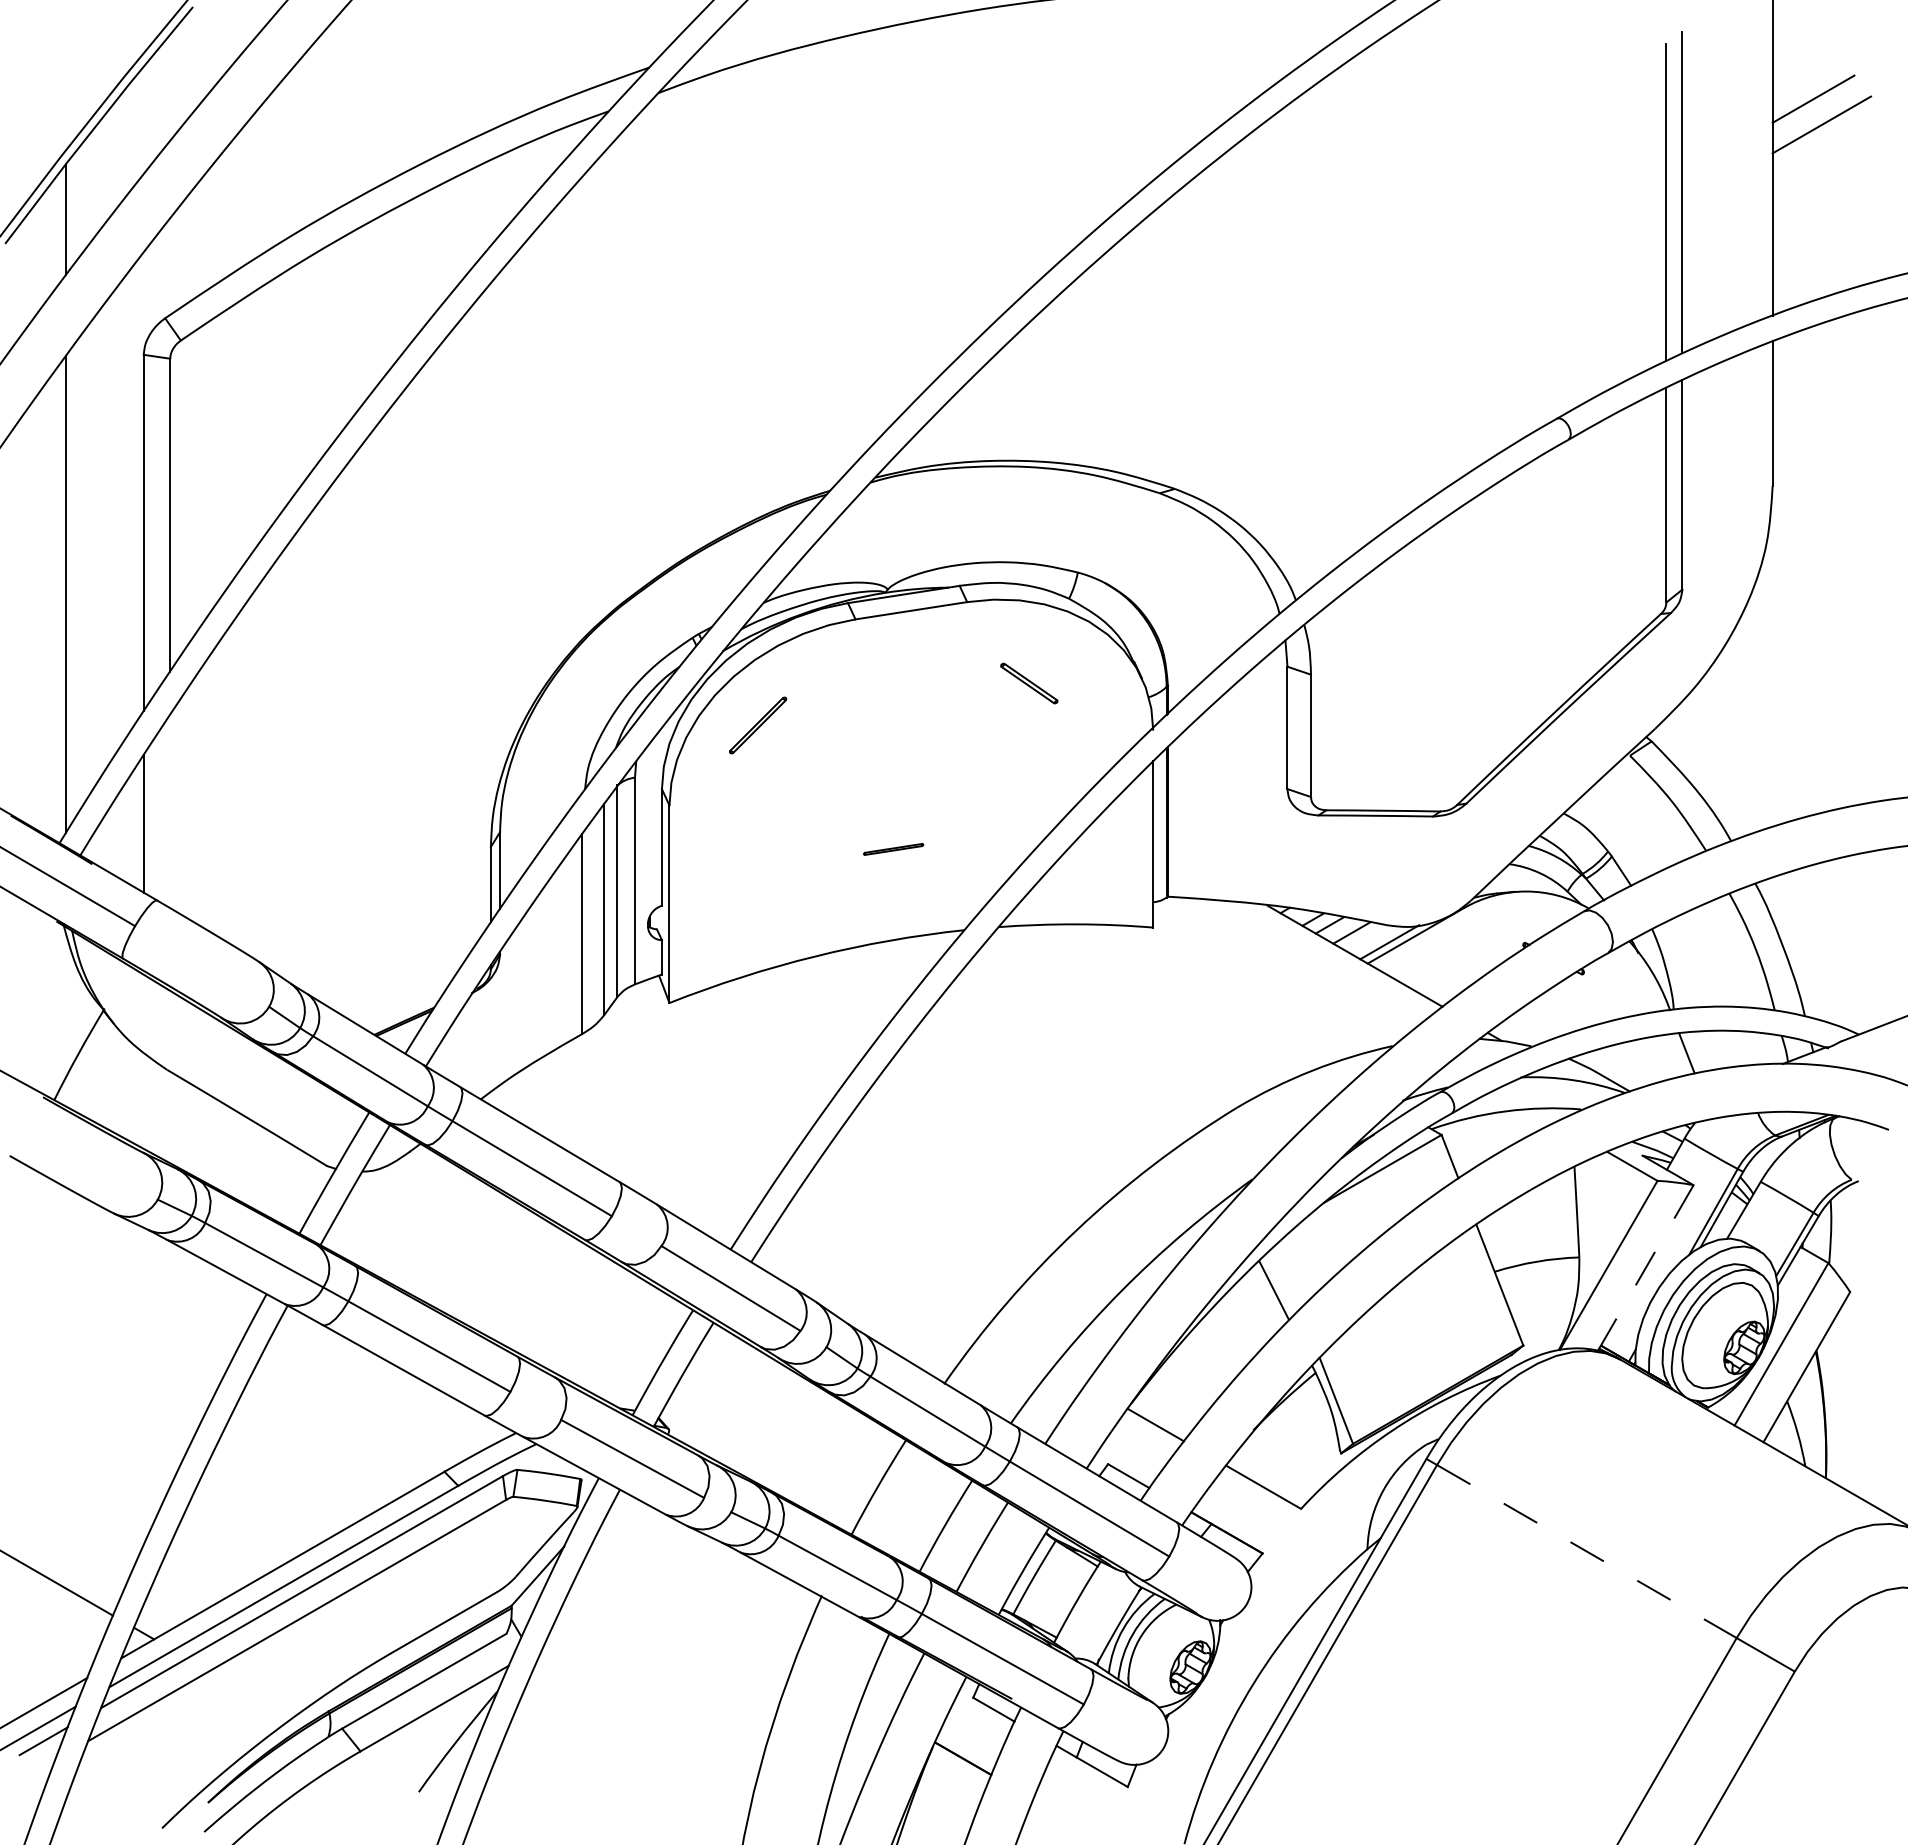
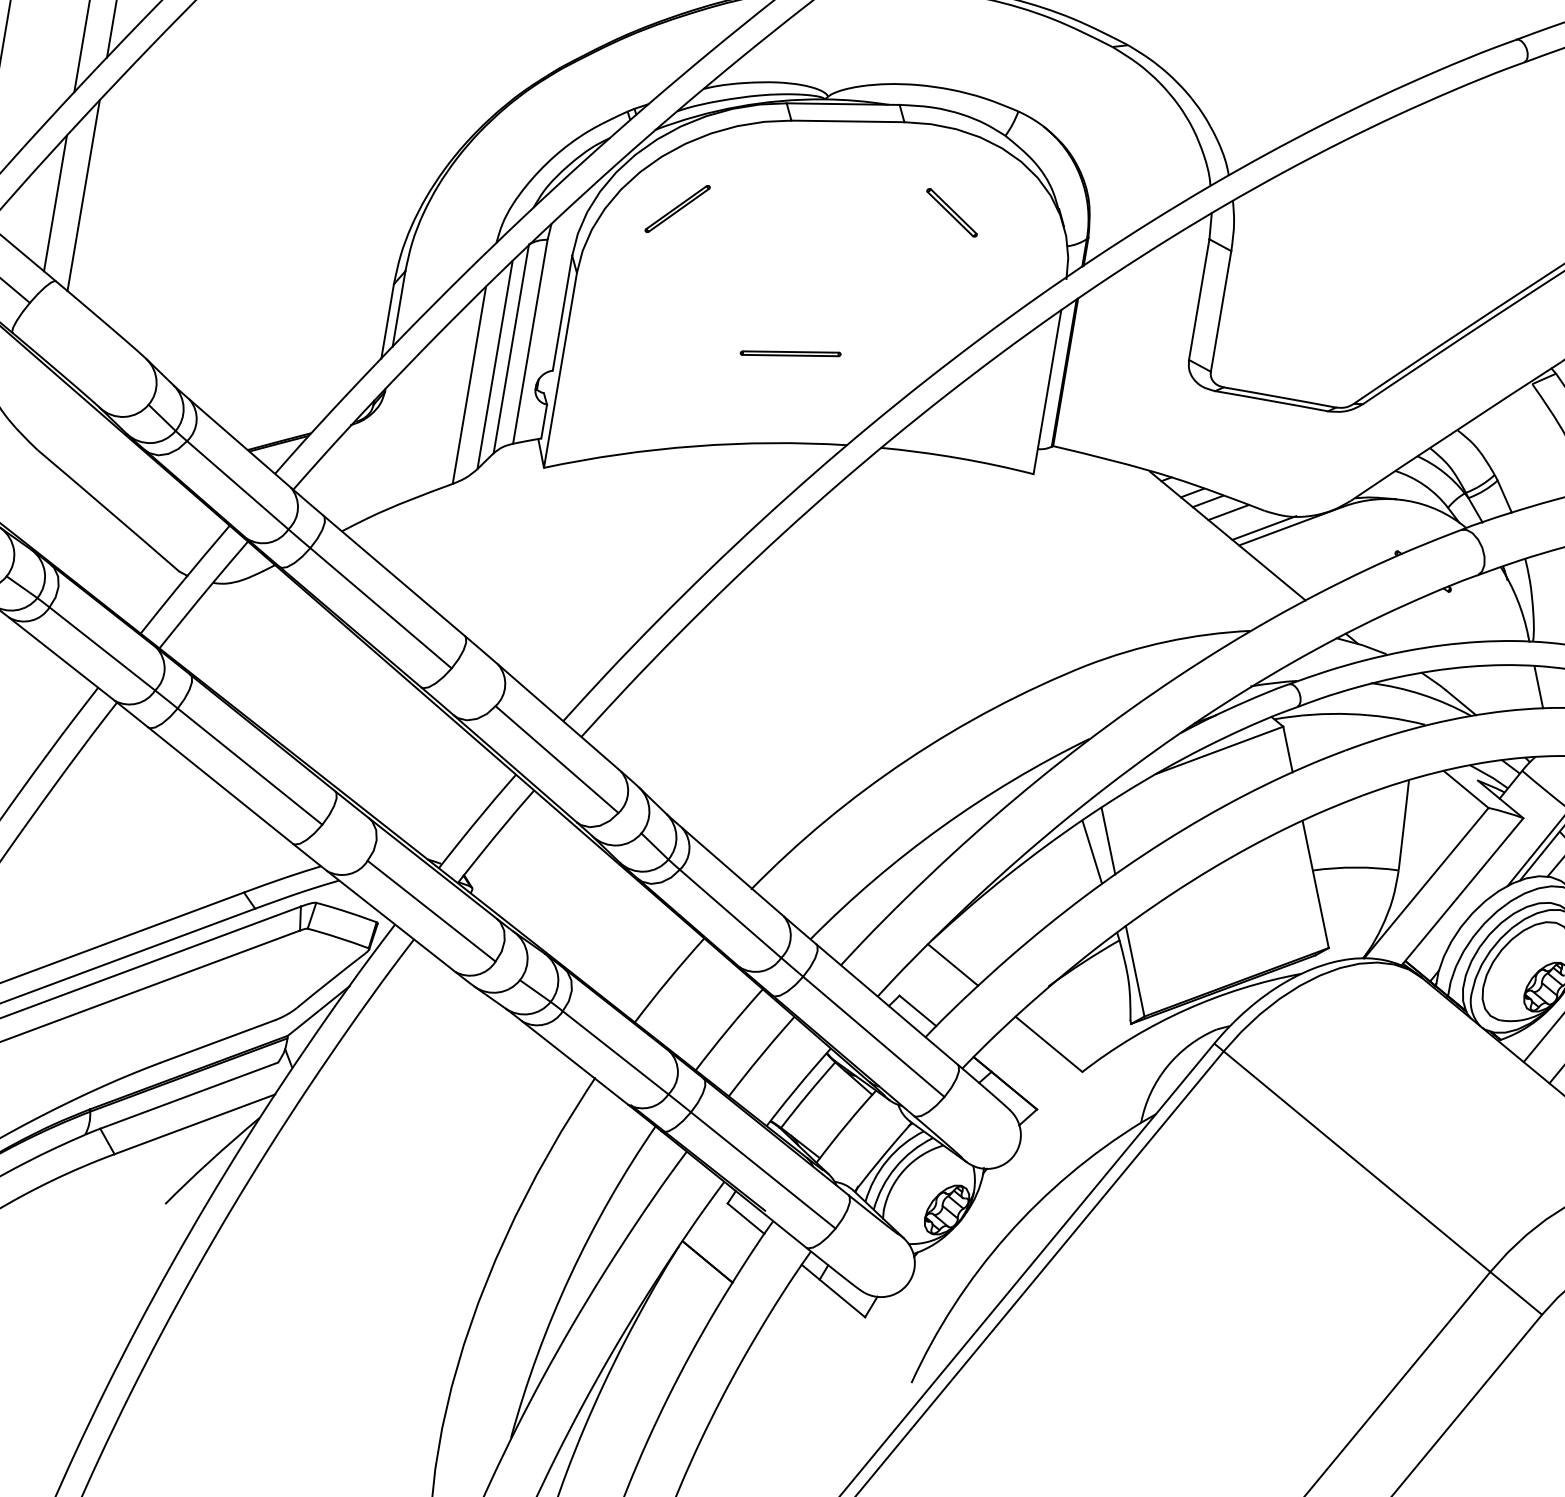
line: (170, 811) -> (83, 195), added
part: (893, 849) -> (790, 353), size x1.67
line: (1645, 1268) -> (1462, 892), dashed -> solid
line: (1287, 1276) -> (1107, 840), added
line: (1587, 1551) -> (1357, 1161), dashed -> solid

